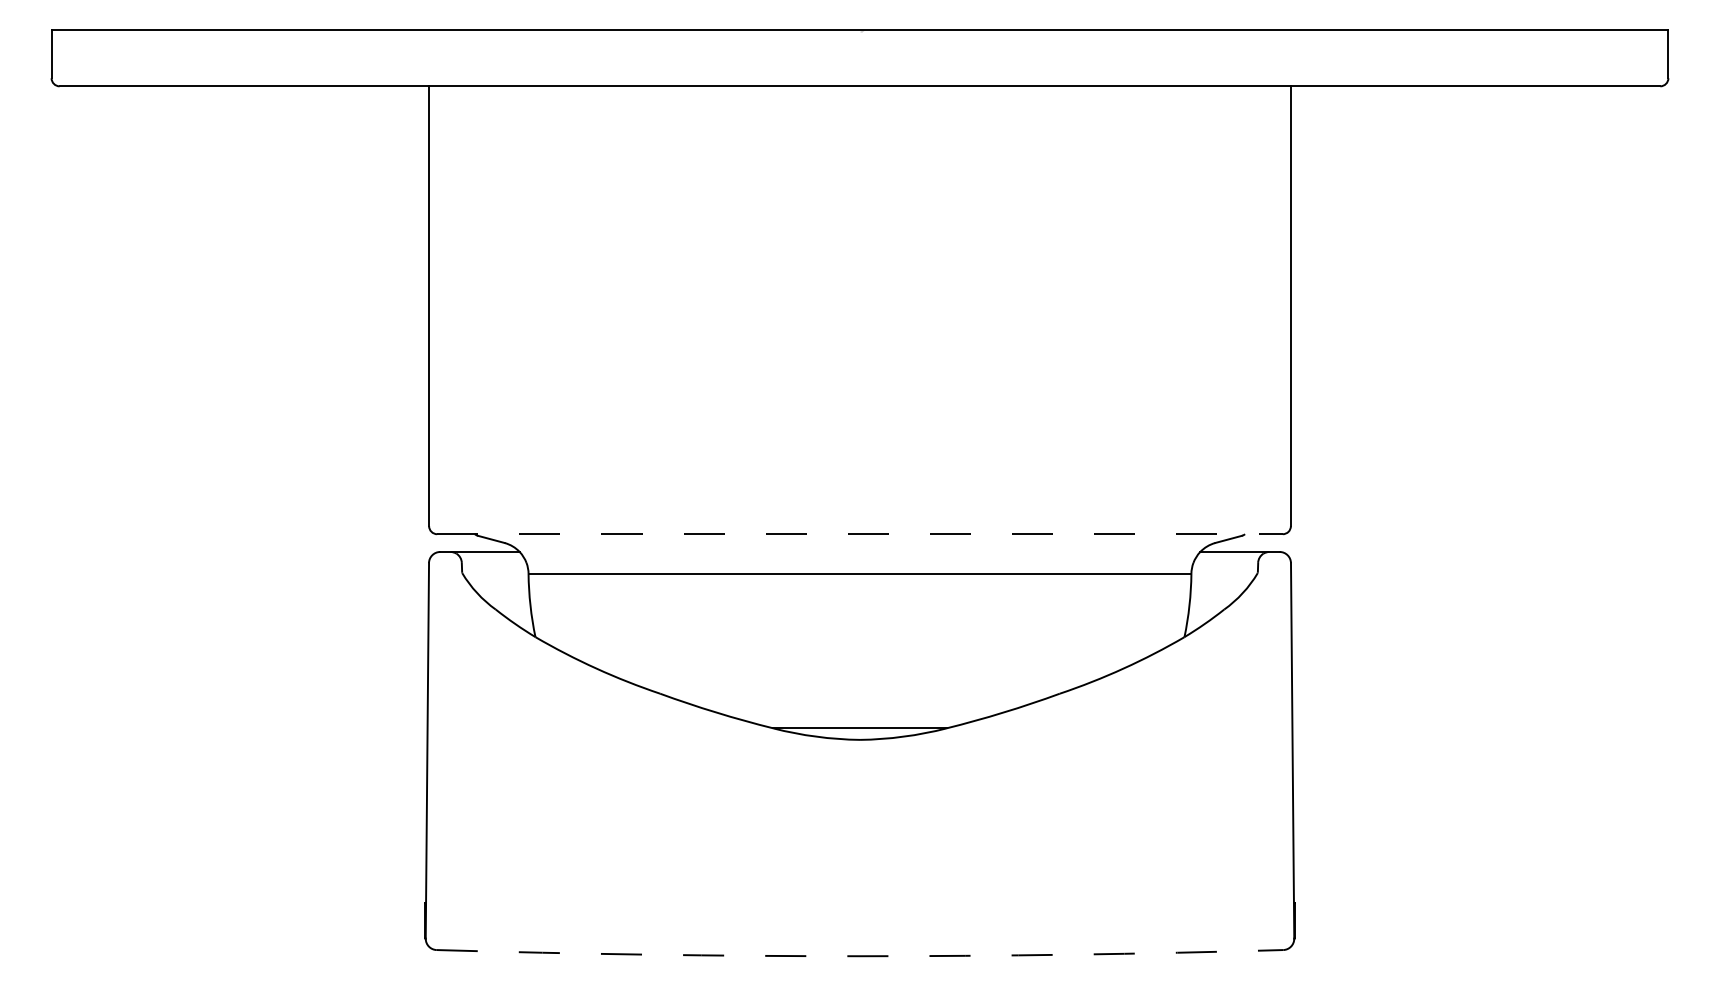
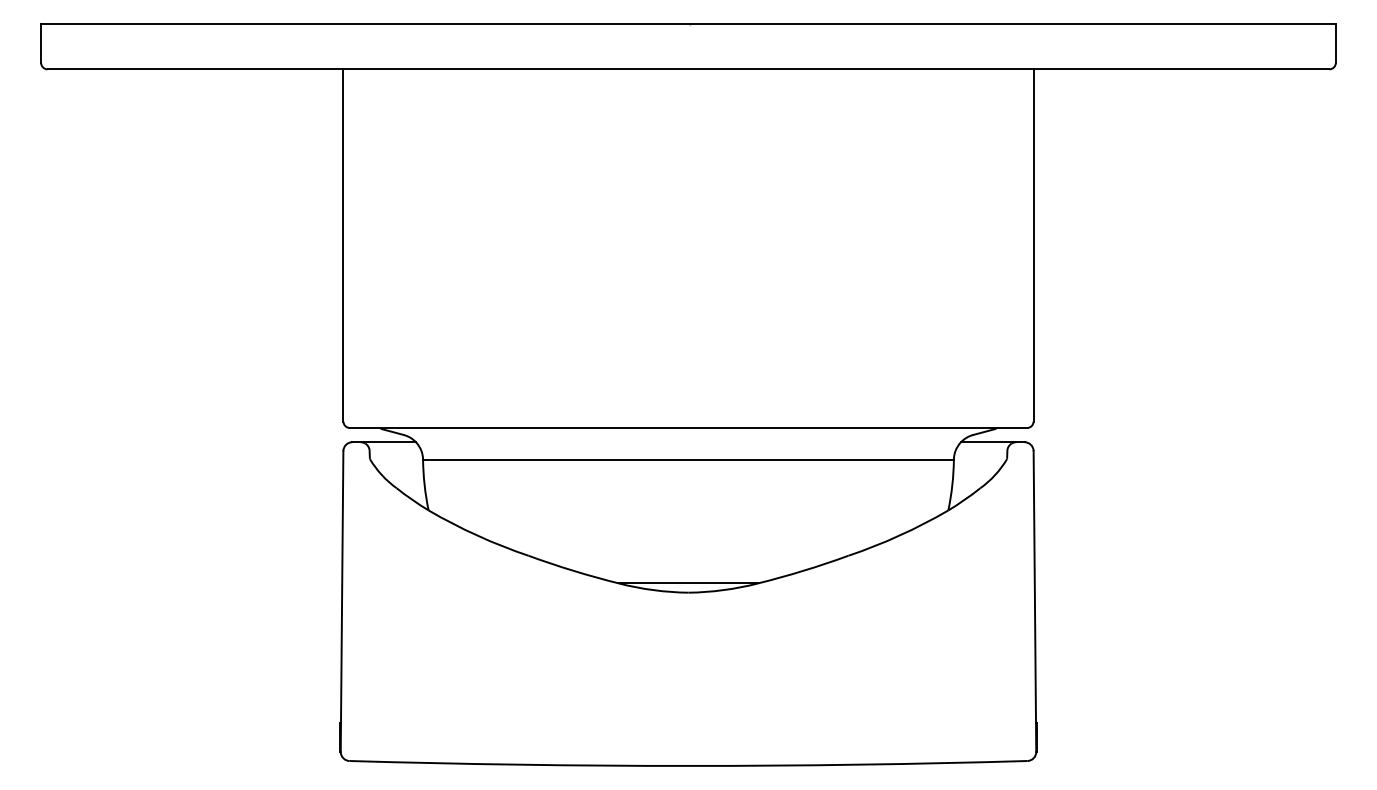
line: (860, 534) -> (688, 428), dashed -> solid
arc: (859, 956) -> (688, 766), dashed -> solid

